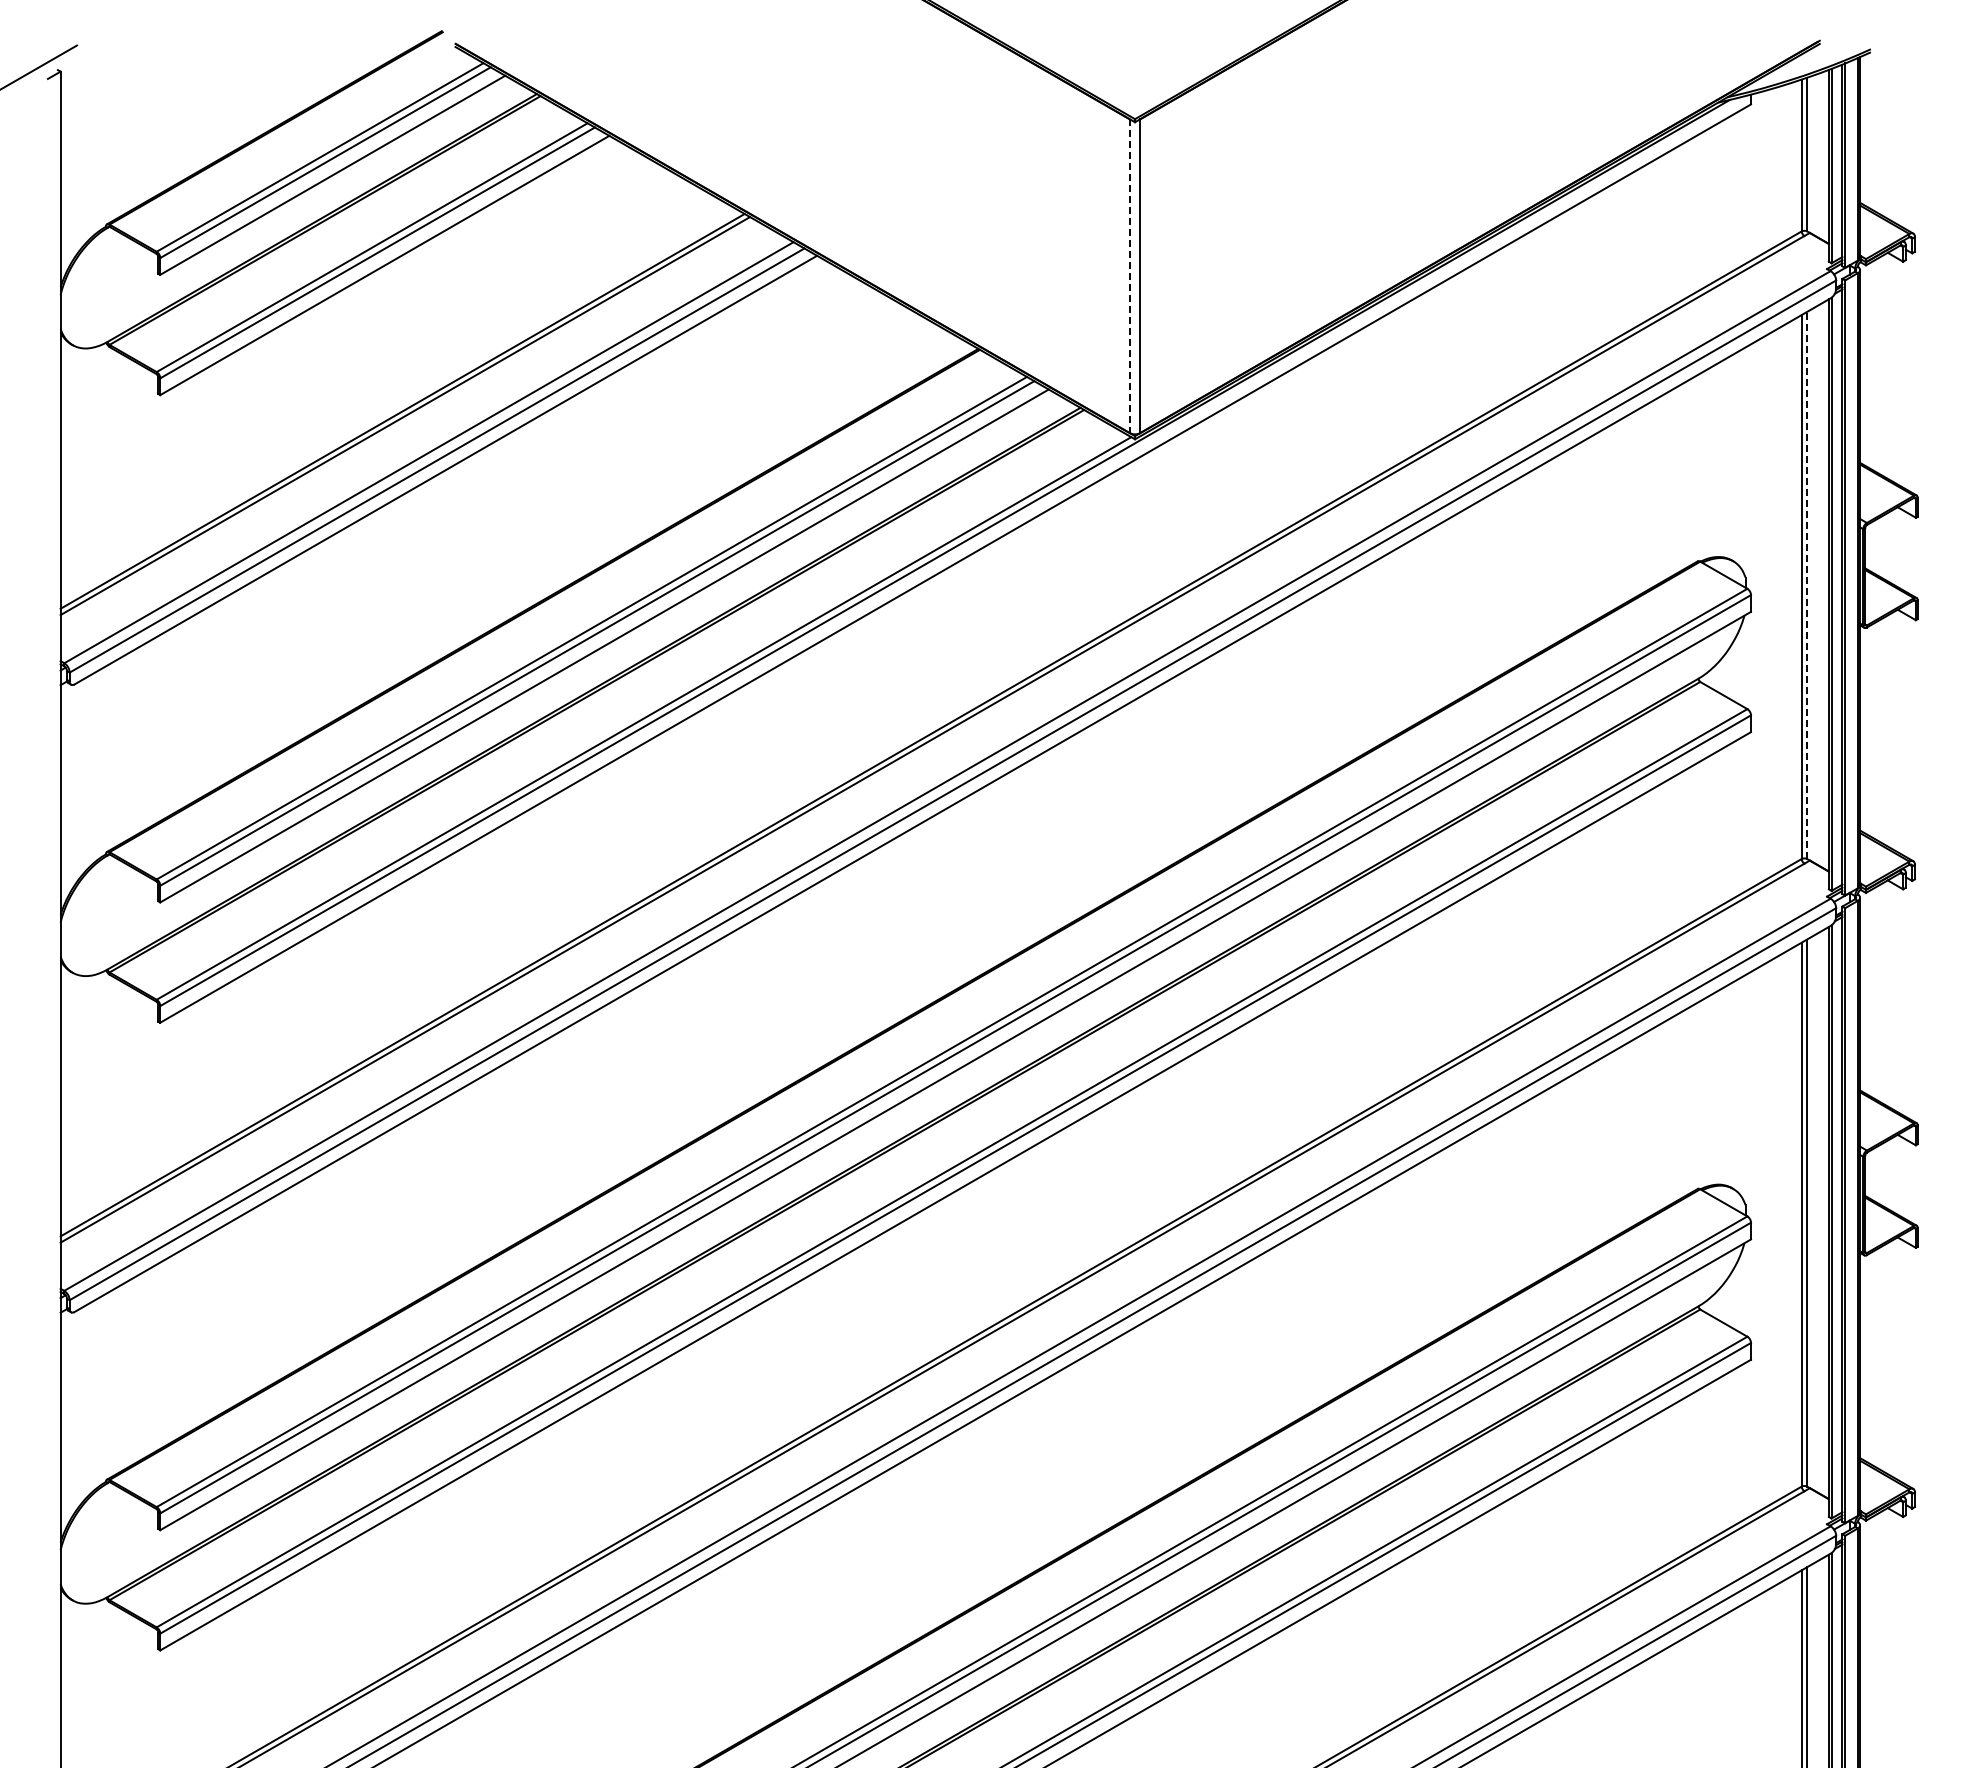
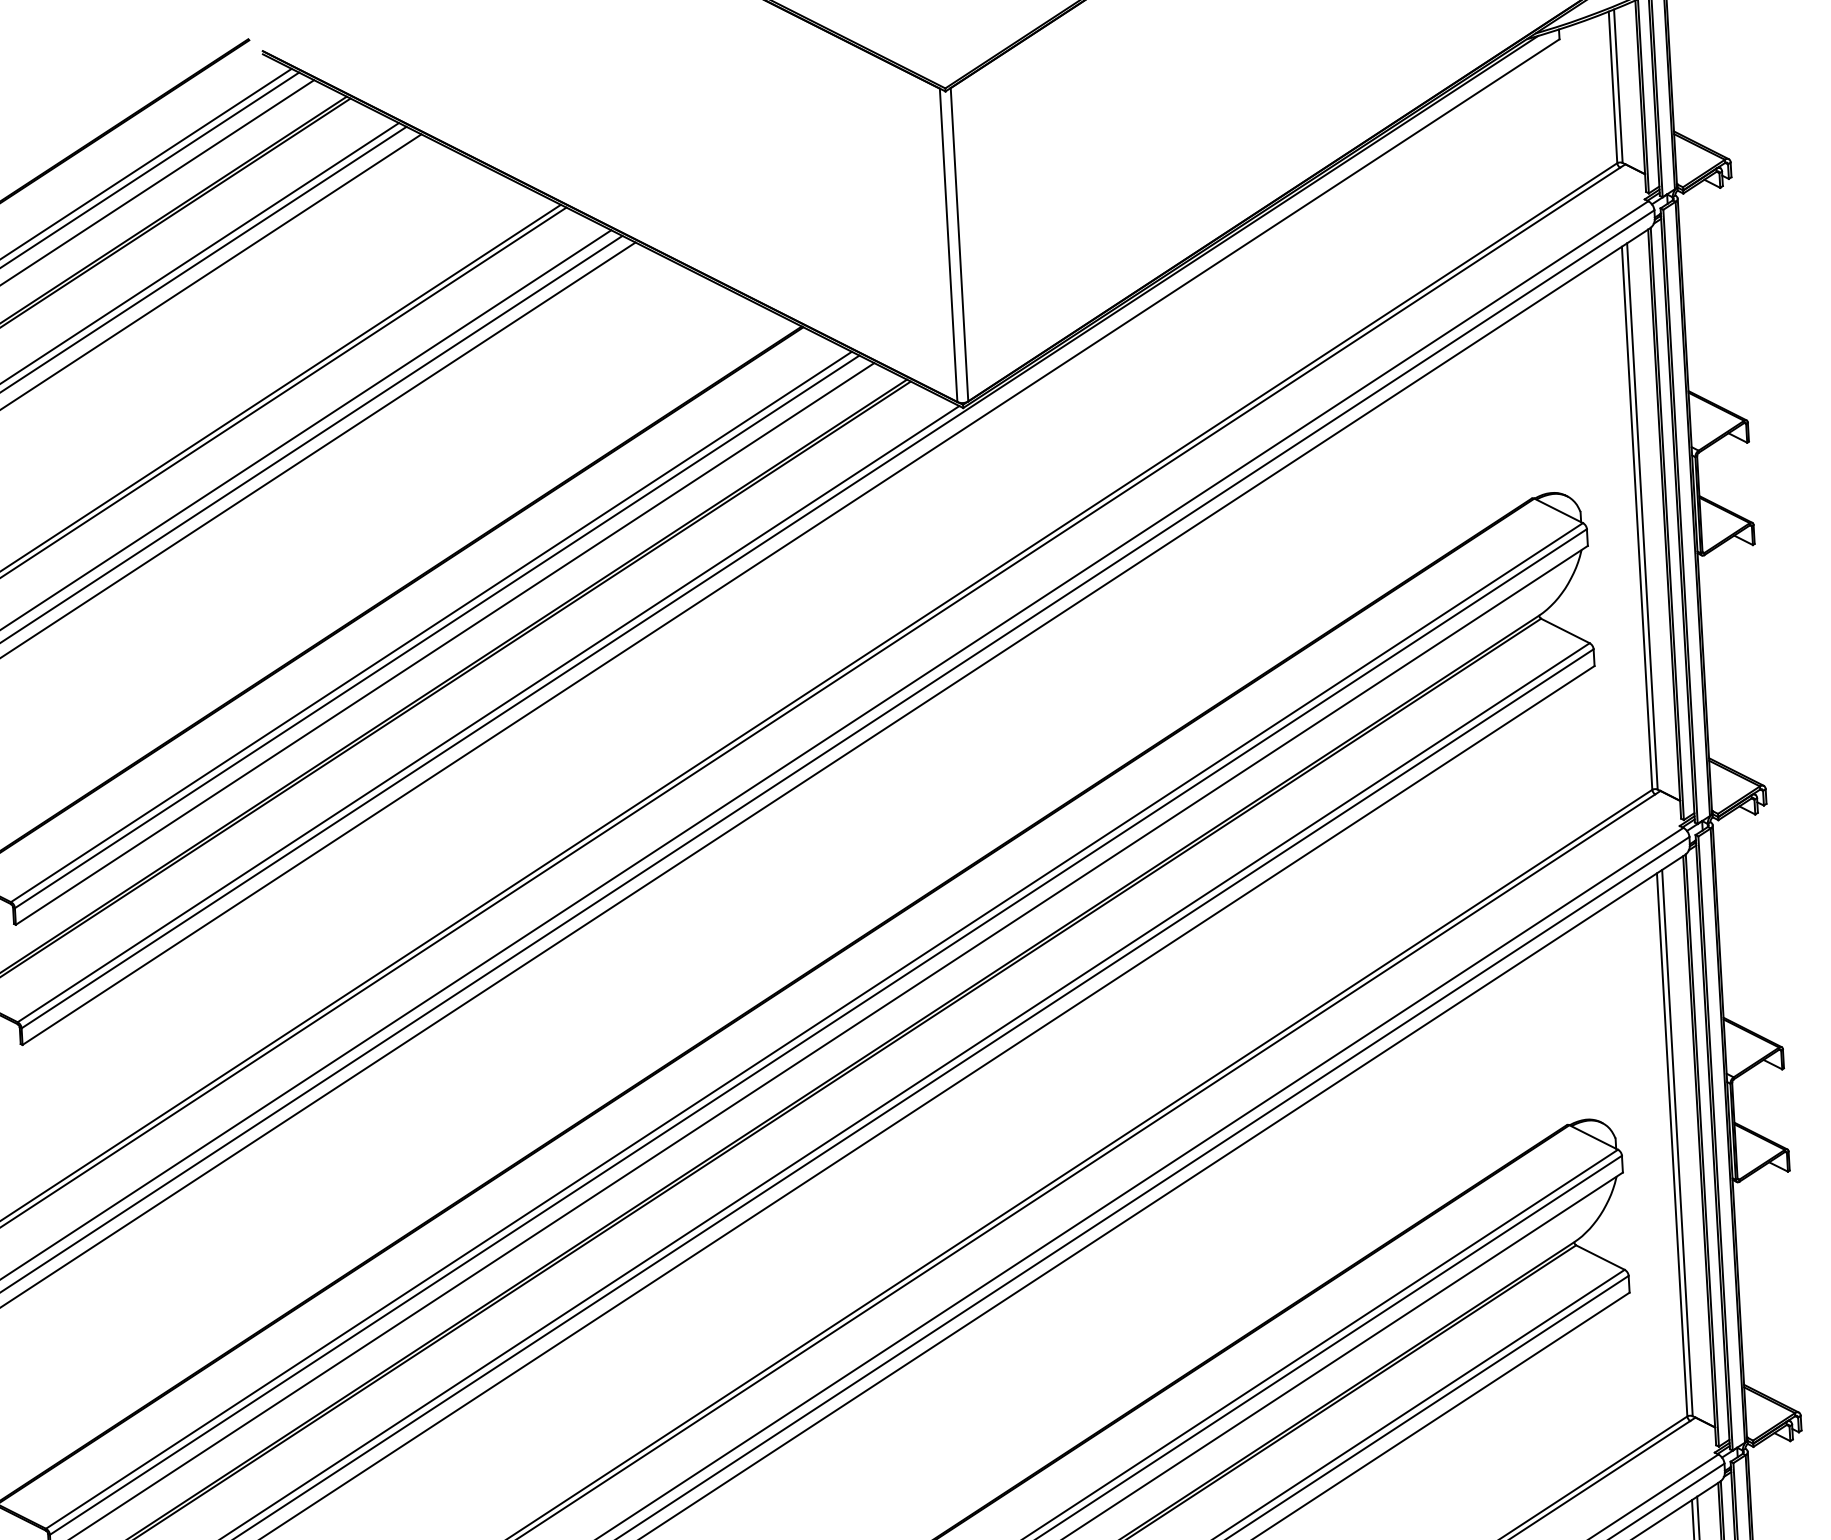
line: (1129, 276) -> (948, 245), dashed -> solid
line: (1807, 585) -> (1642, 516), dashed -> solid

